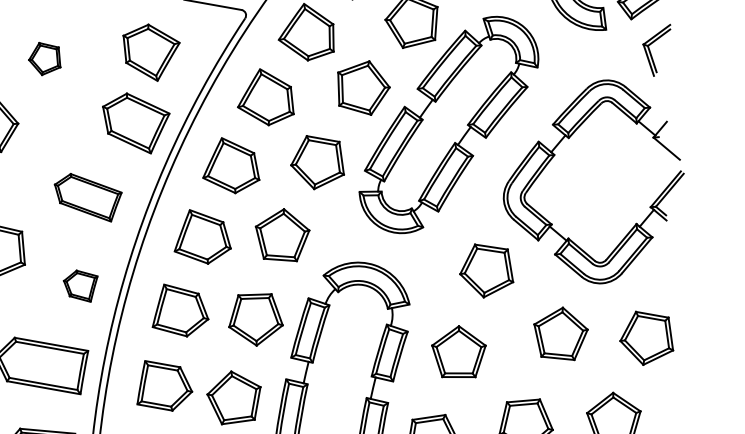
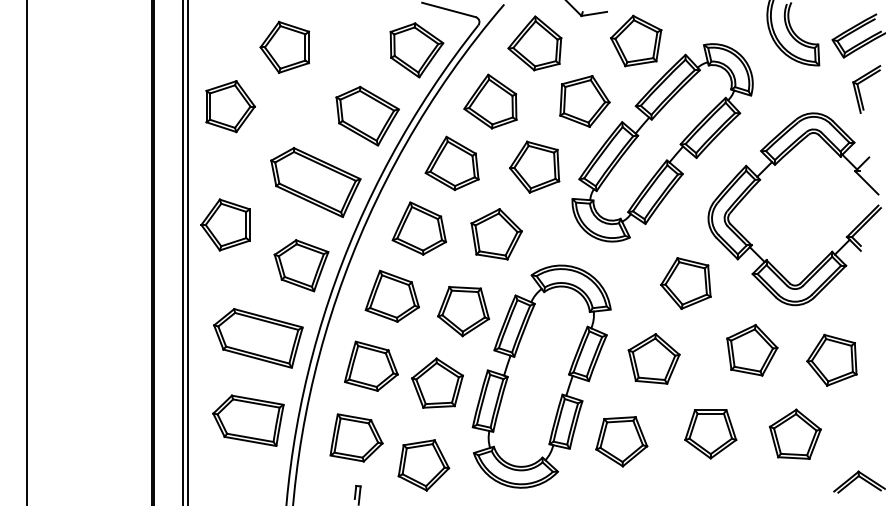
part: (152, 52) -> (416, 50), moved
part: (43, 57) -> (284, 46), size x1.67
part: (88, 197) -> (315, 182), size x1.43
part: (81, 286) -> (301, 265), size x1.67

